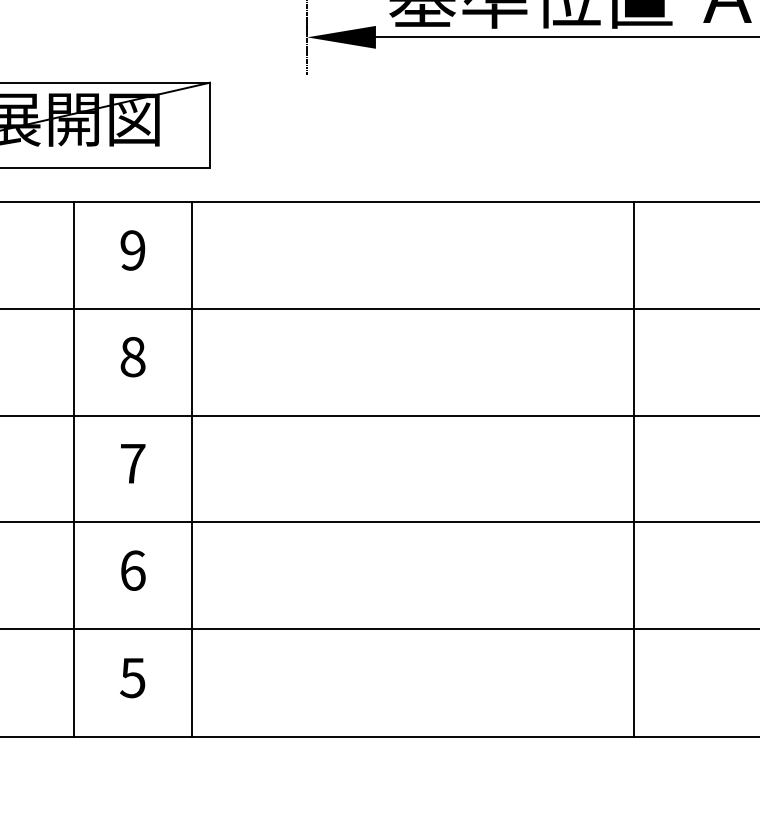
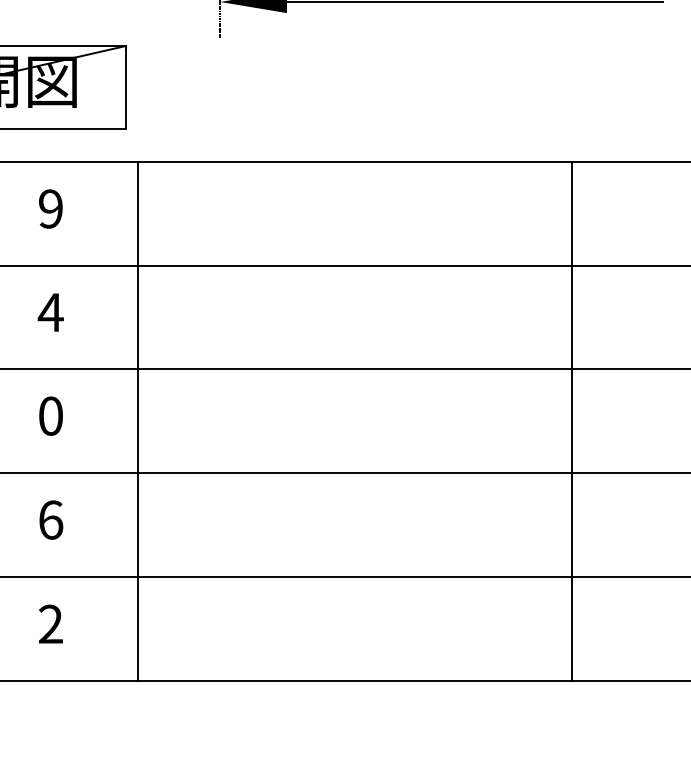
text: (132, 357) -> (50, 312), 8 -> 4
text: (133, 463) -> (51, 415), 7 -> 0
line: (192, 469) -> (137, 421), moved
line: (633, 469) -> (572, 421), moved
text: (132, 677) -> (50, 623), 5 -> 2

